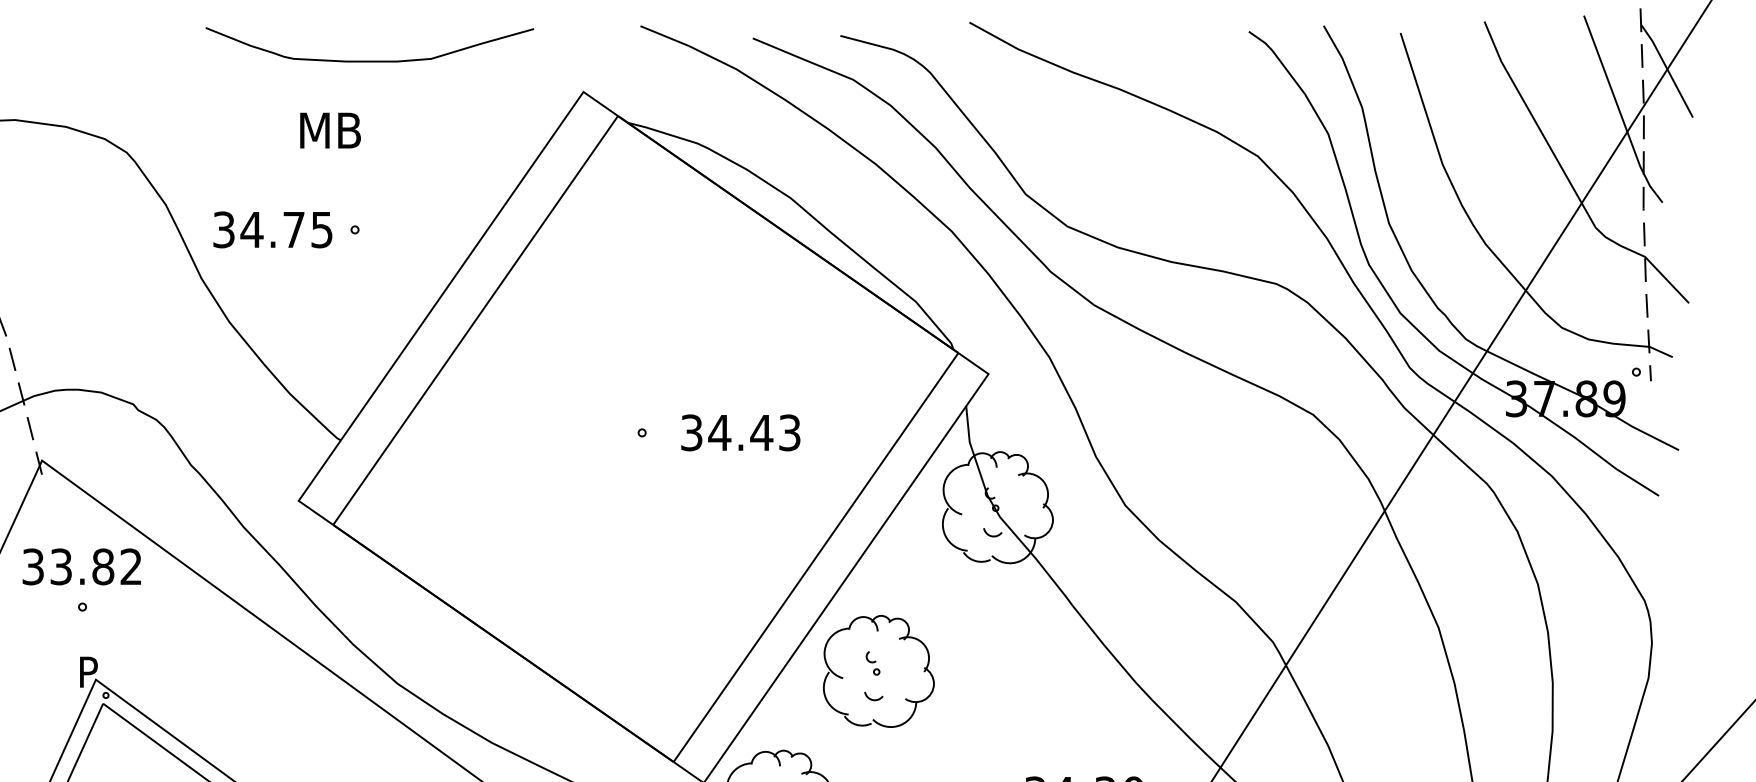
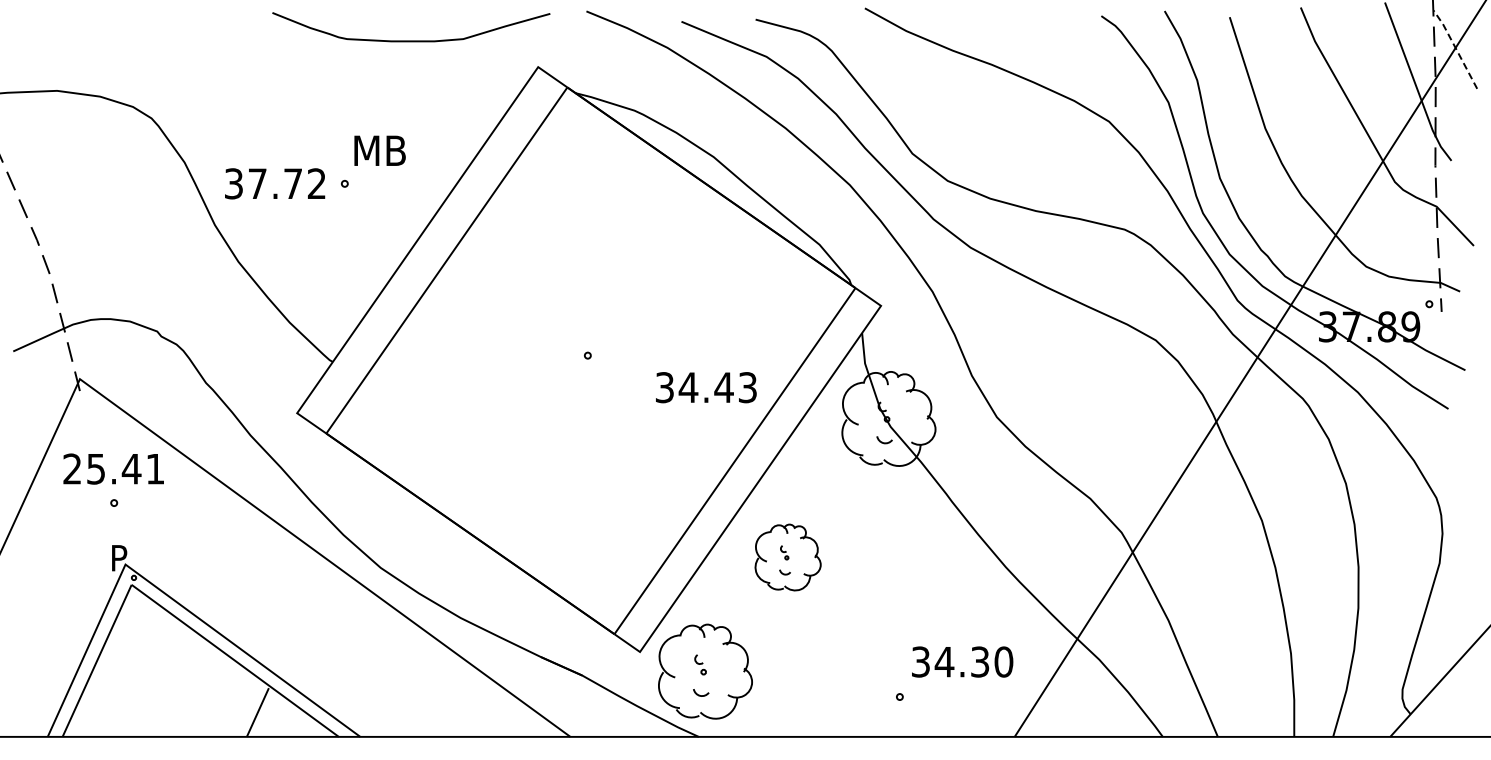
curve: (370, 60) -> (411, 40), moved
line: (1667, 69) -> (1455, 48), solid -> dashed
text: (329, 130) -> (379, 150), moved
text: (286, 229) -> (286, 183), 34.75 -> 37.72
text: (741, 432) -> (706, 387), moved
text: (81, 566) -> (113, 468), 33.82 -> 25.41
part: (878, 671) -> (787, 557), size x0.7

